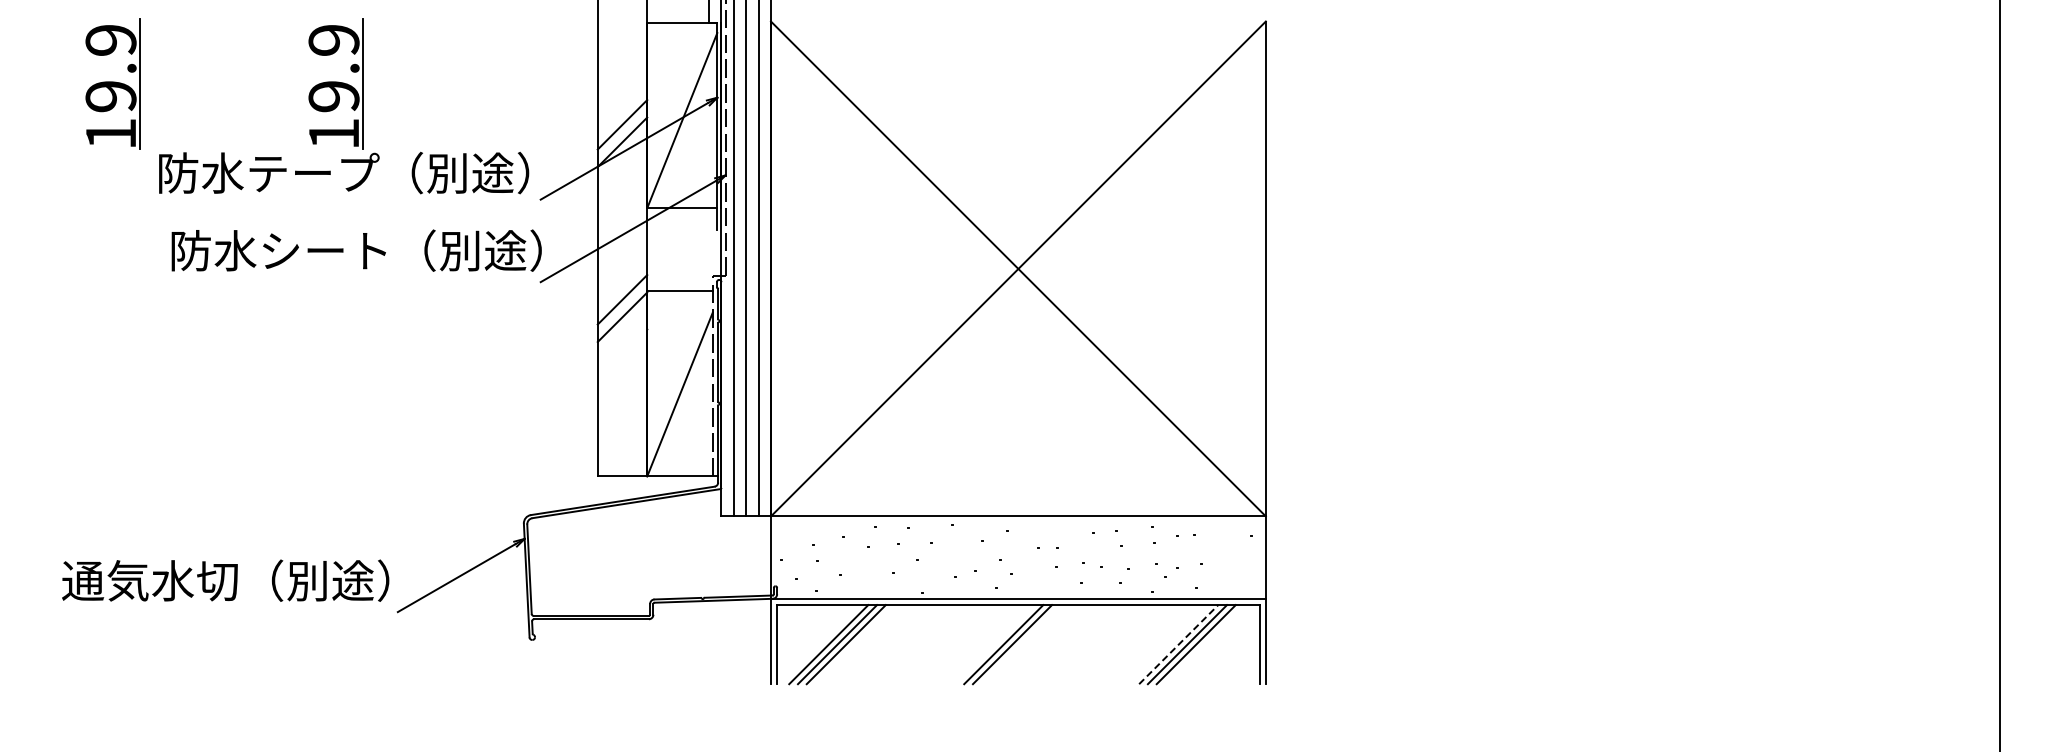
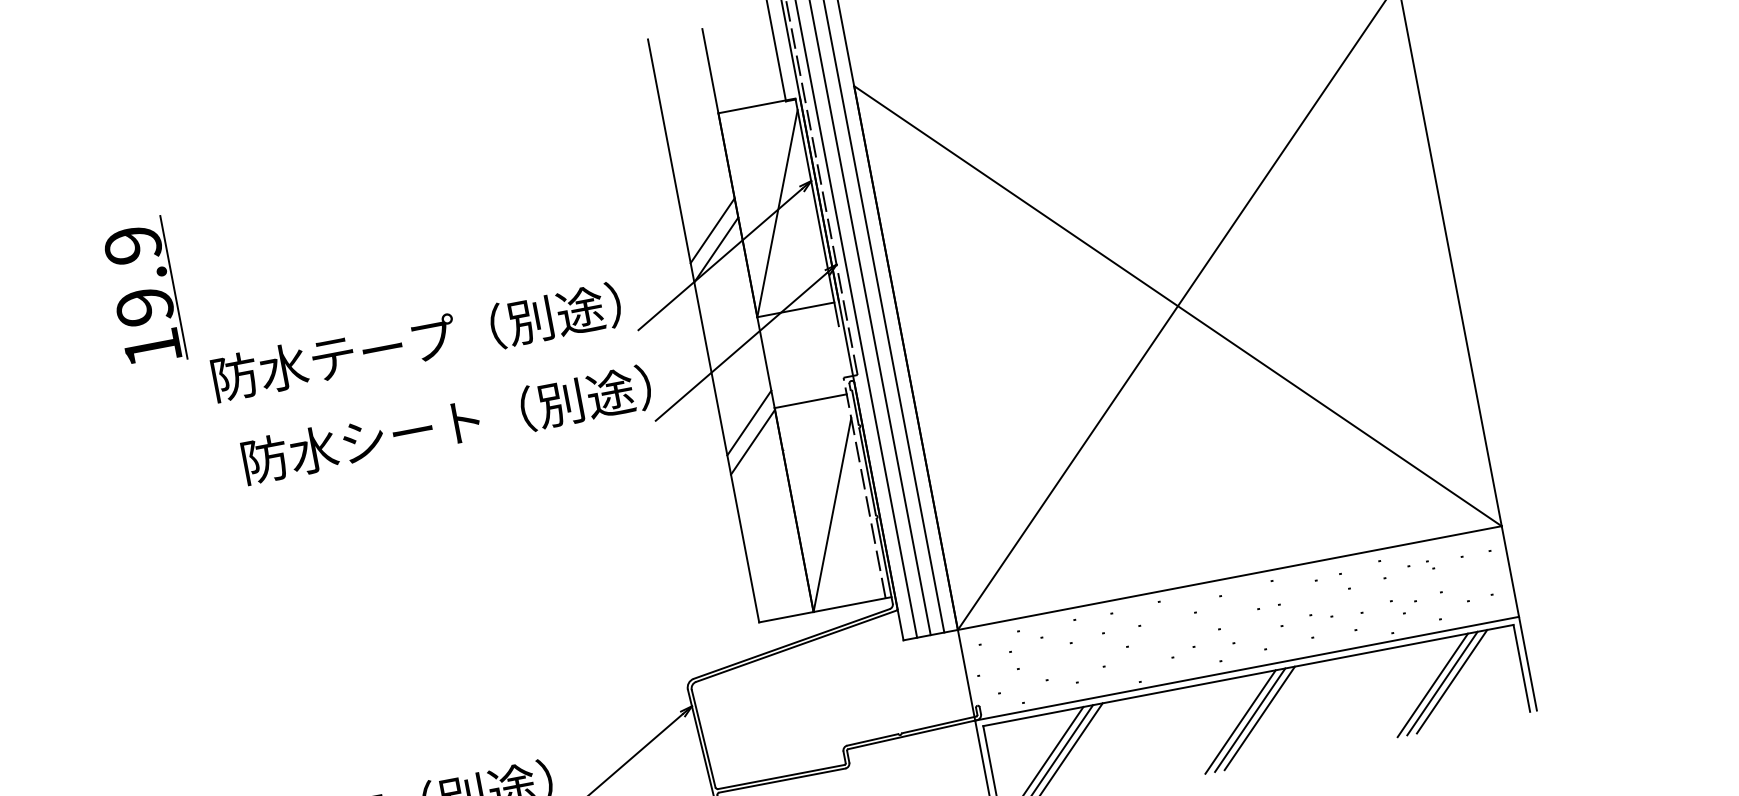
part: (335, 83) -> (388, 245), removed
line: (1020, 644) -> (1258, 718), added
line: (1178, 644) -> (1432, 685), dashed -> solid

